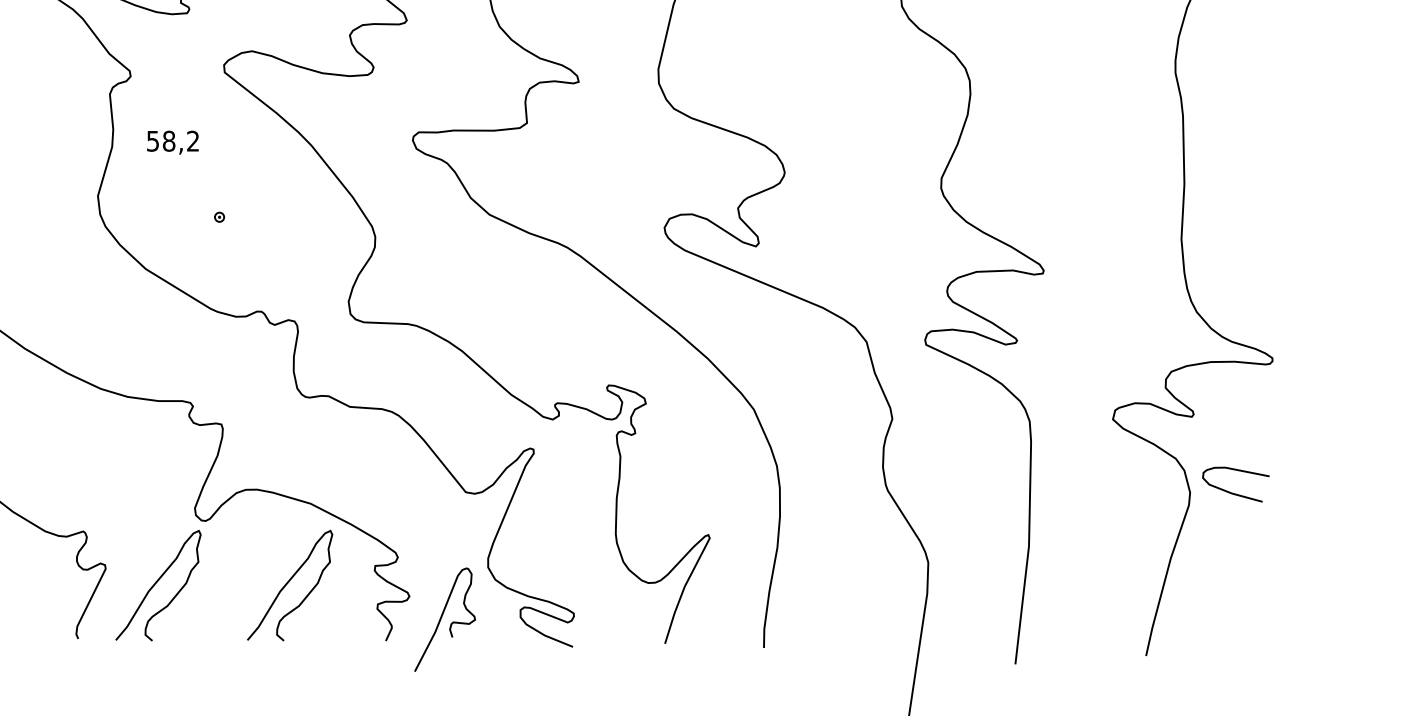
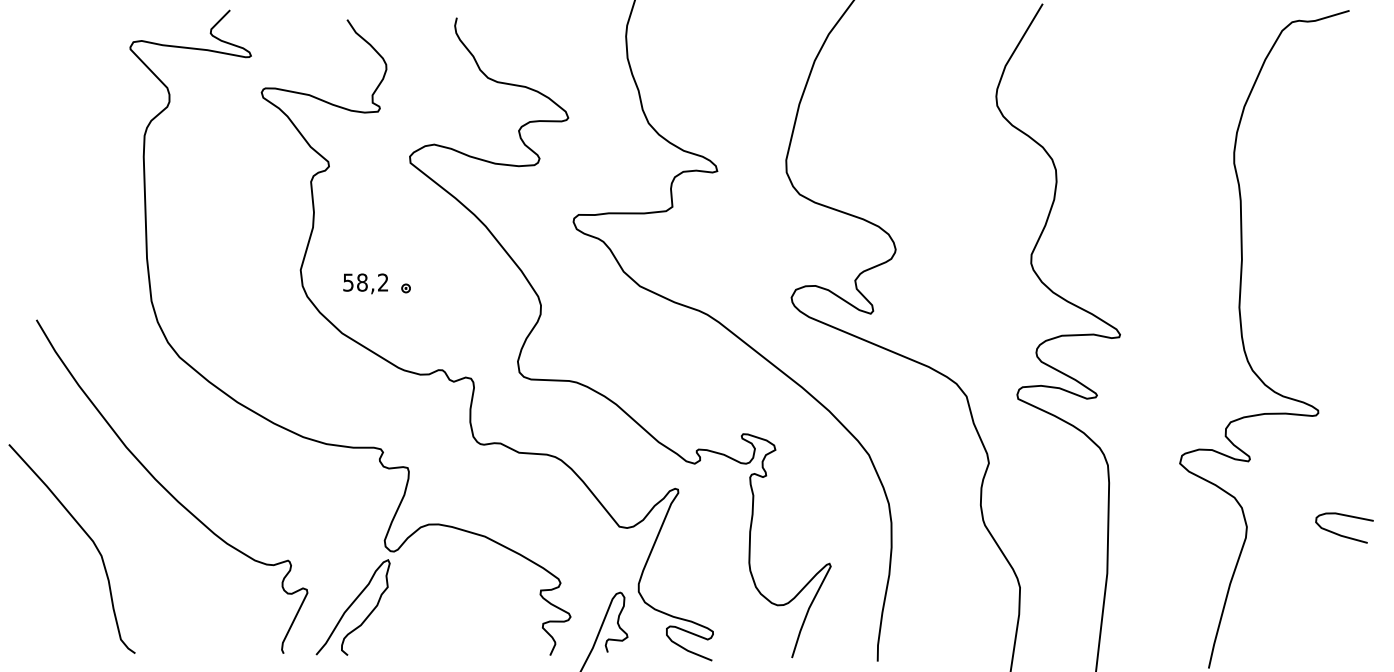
text: (172, 142) -> (365, 283), moved
curve: (1232, 492) -> (1341, 534), moved
curve: (288, 584) -> (465, 606), removed

